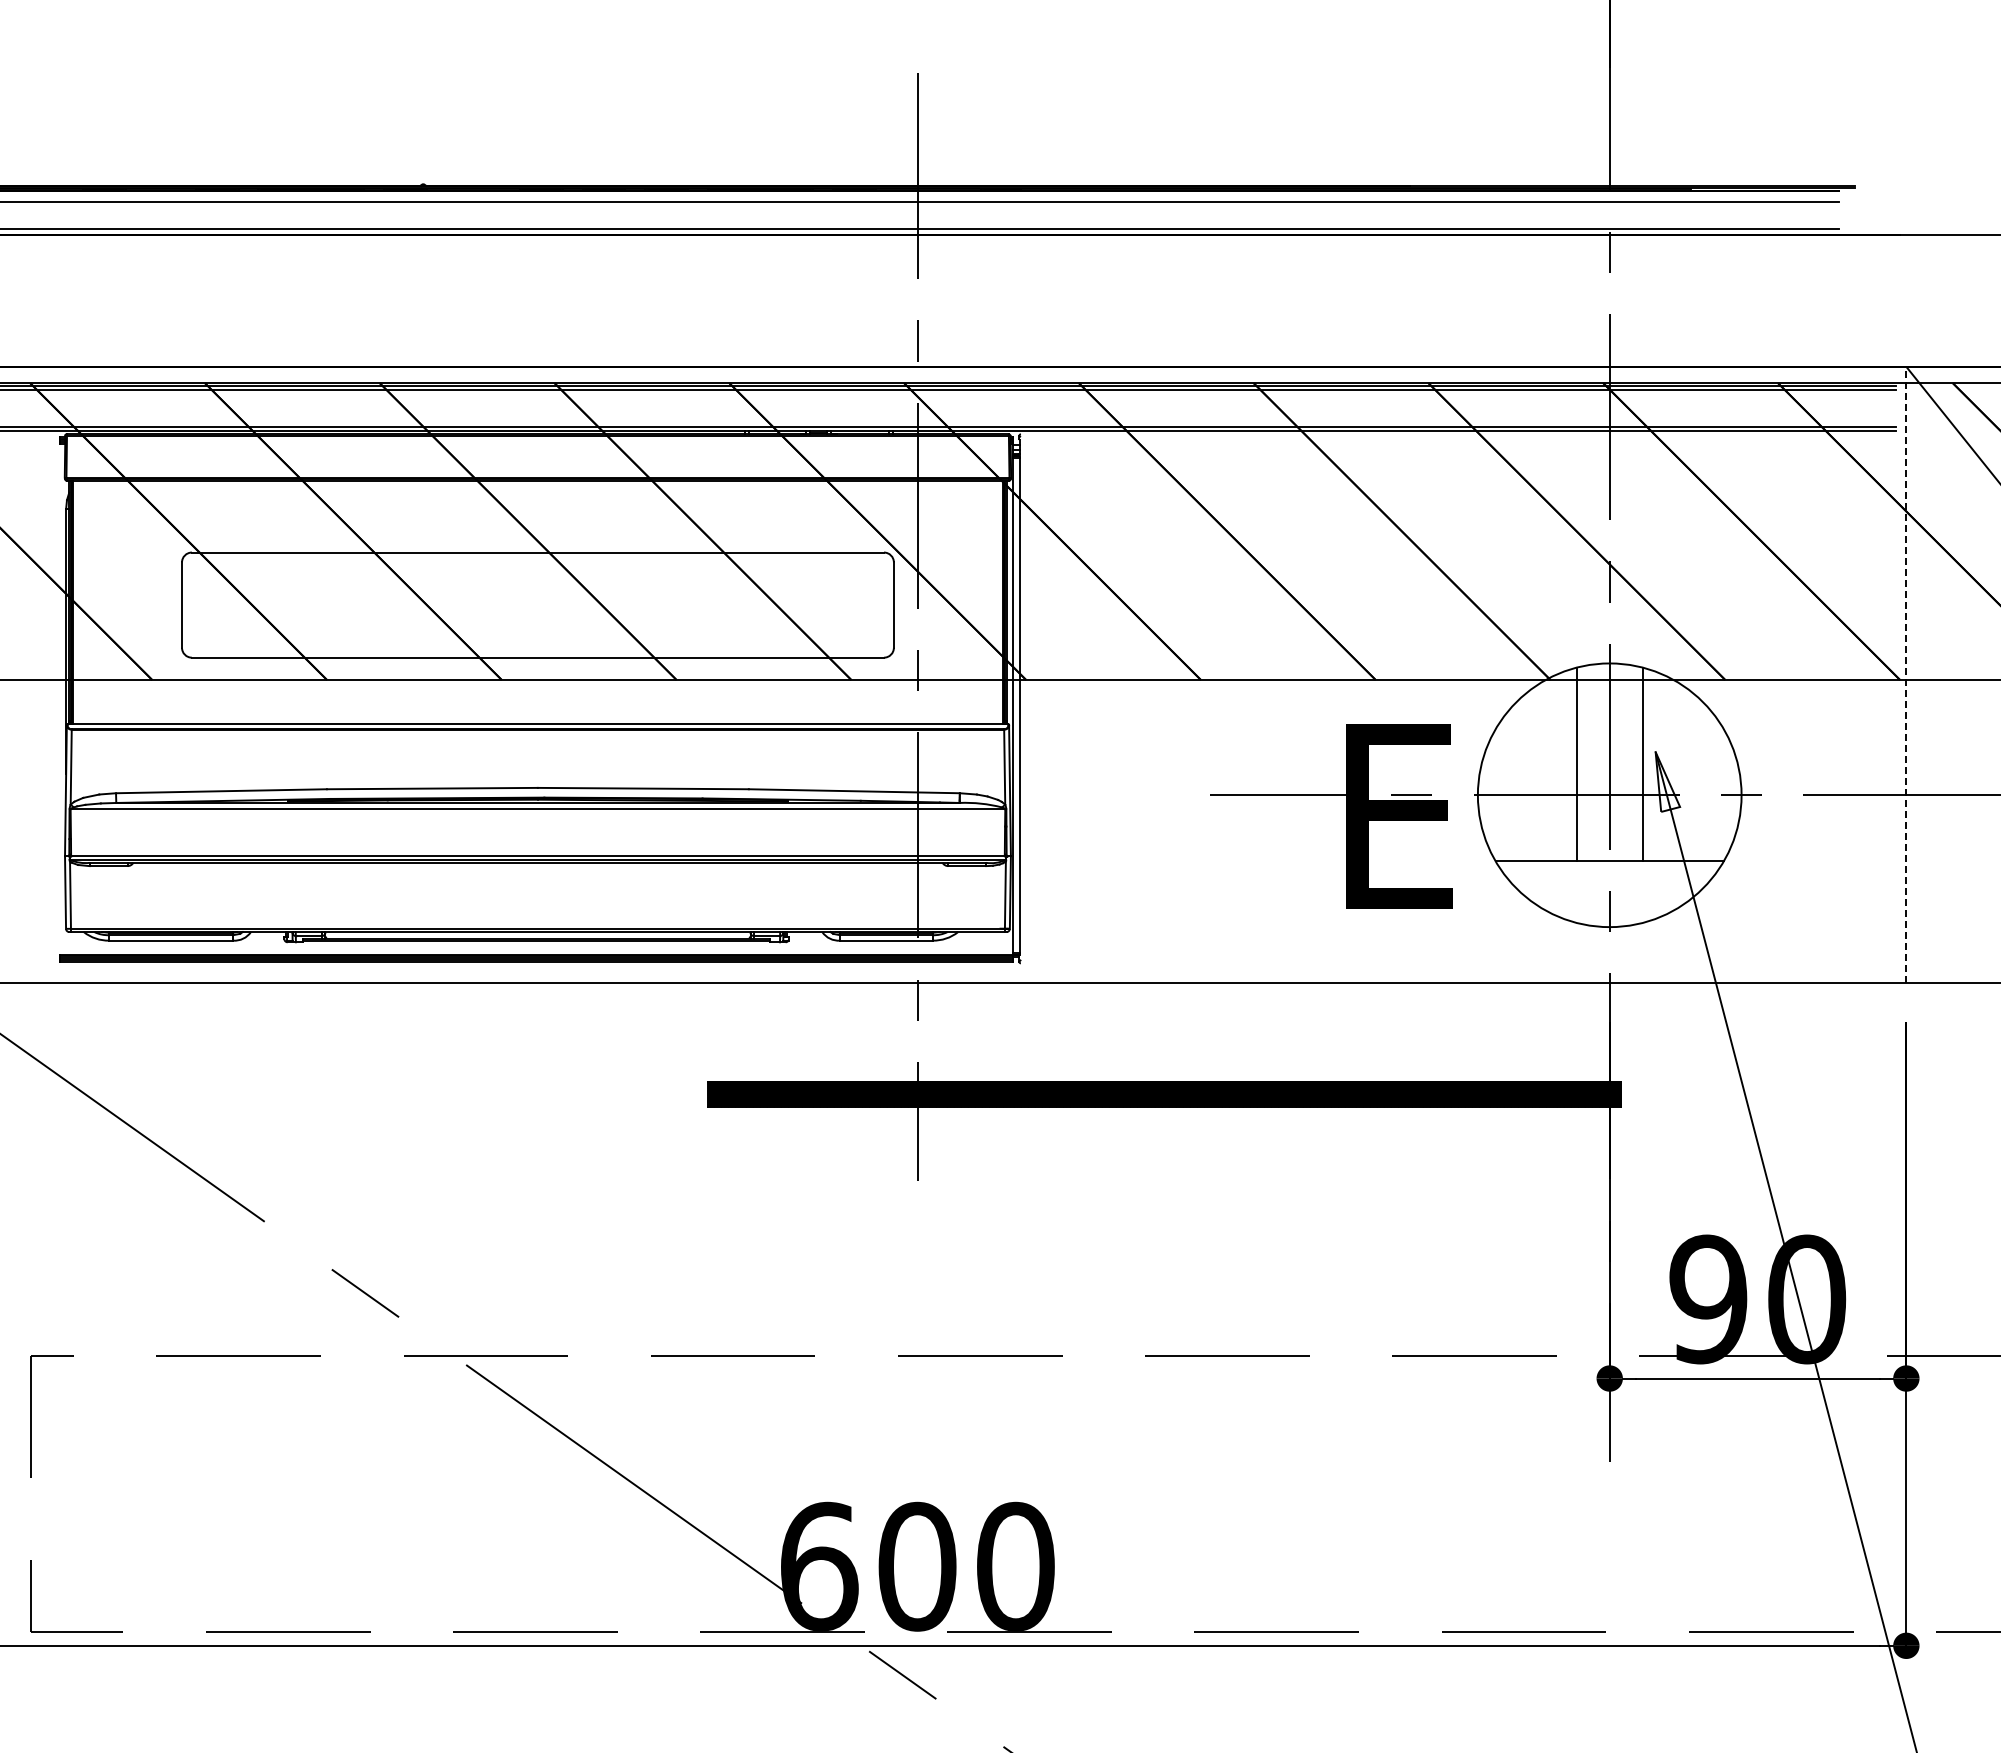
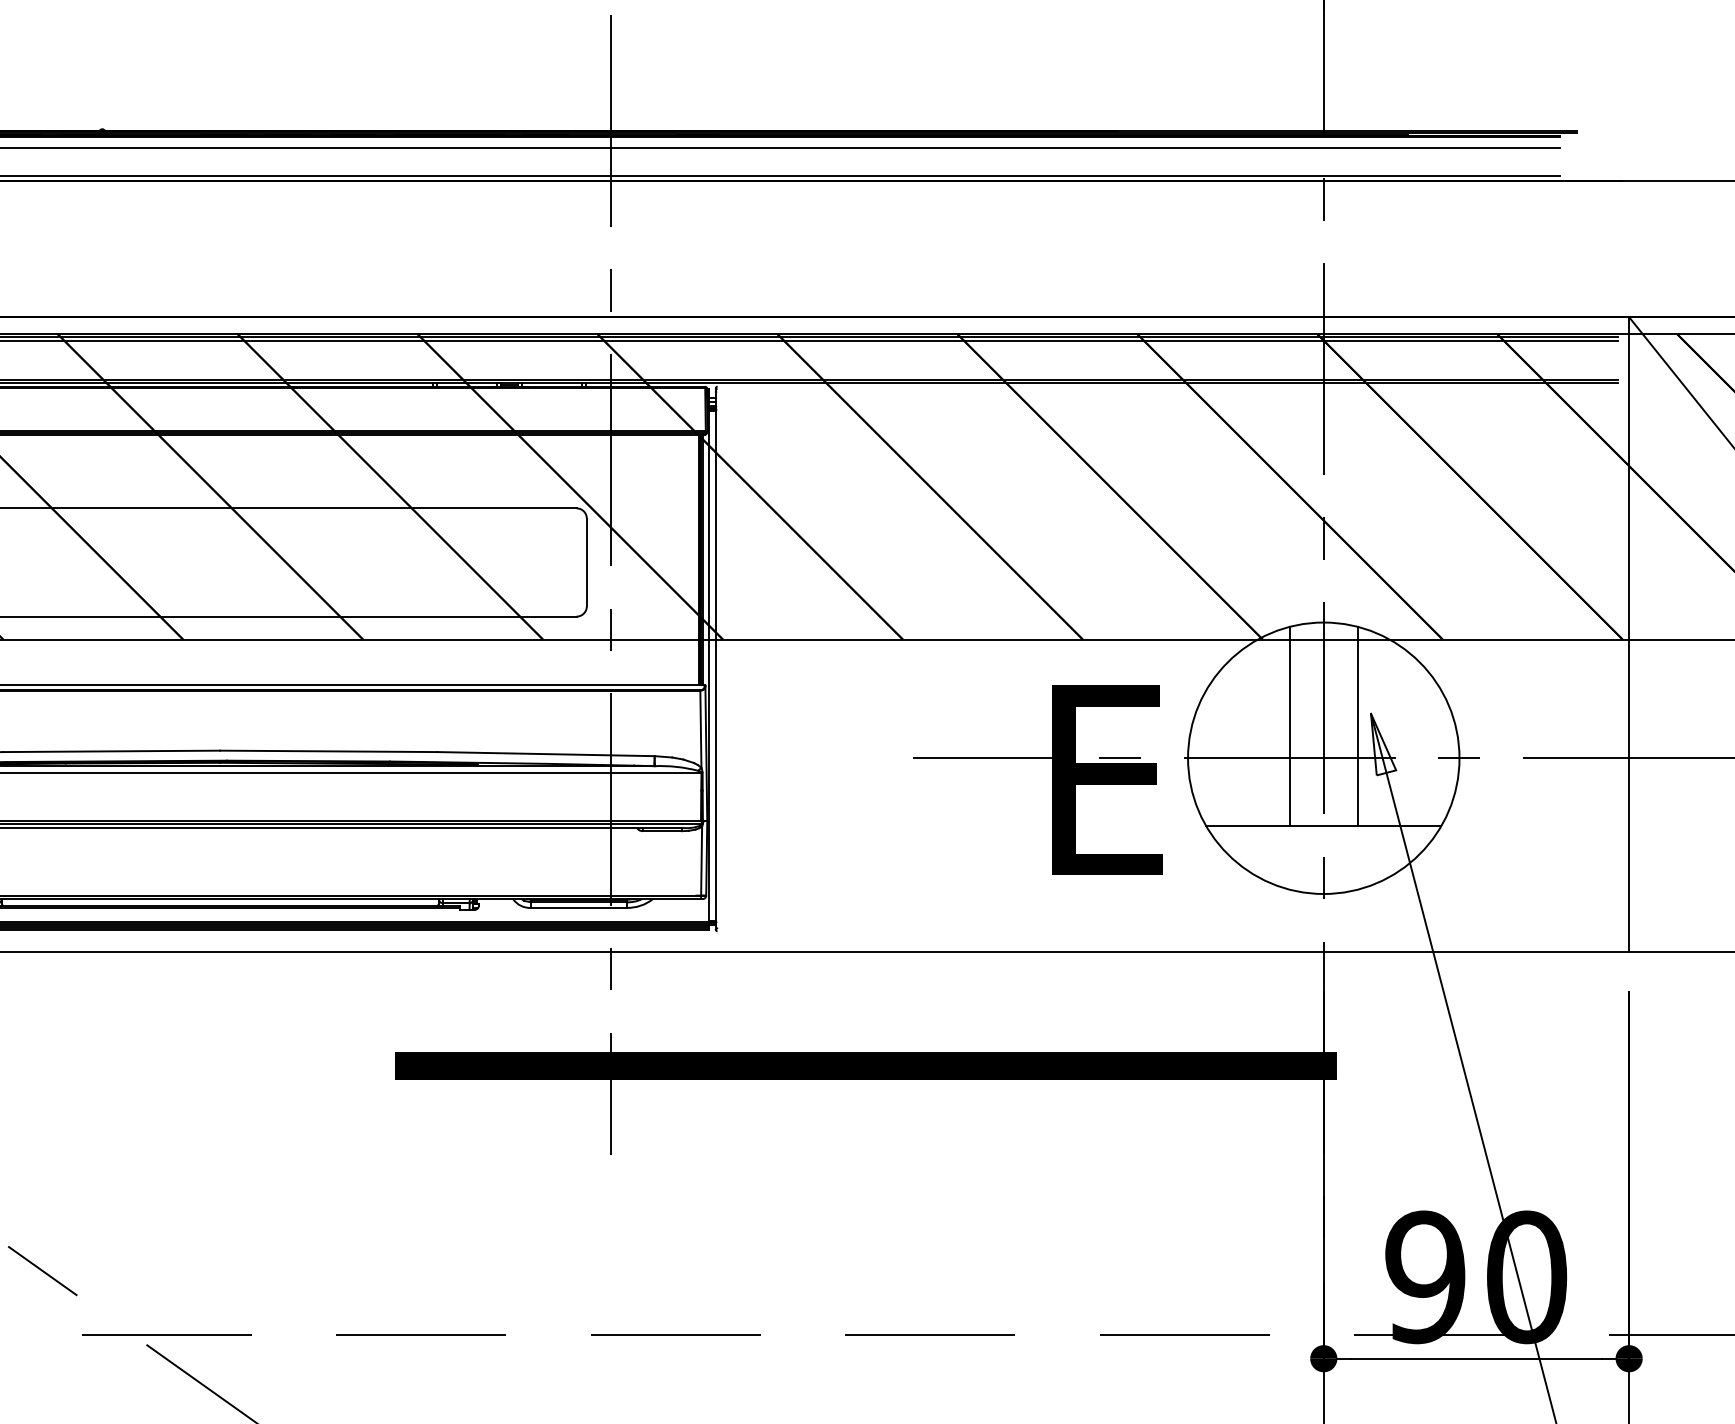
line: (1906, 674) -> (1629, 633), dashed -> solid

